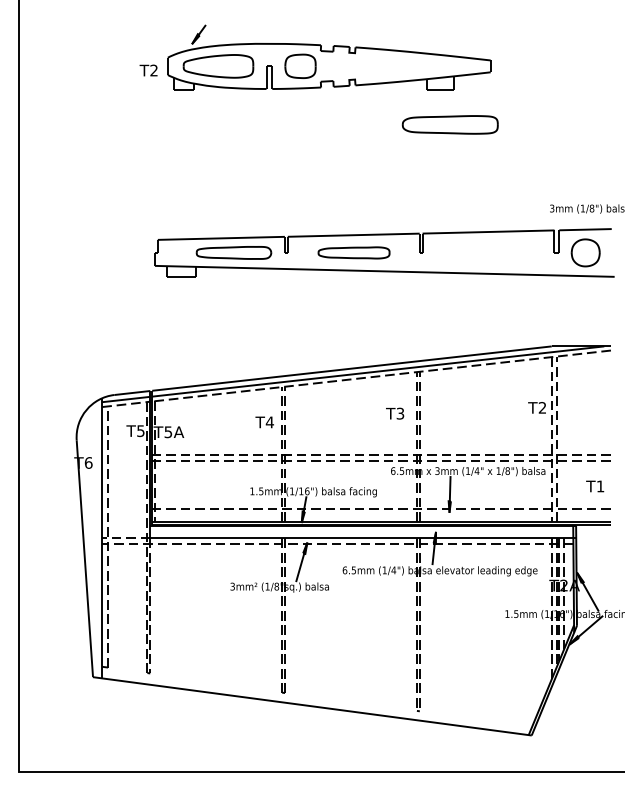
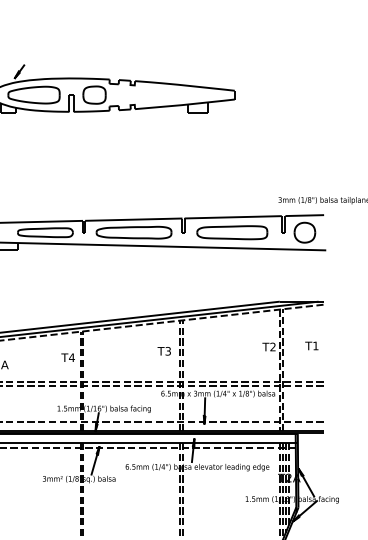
part: (449, 124) -> (231, 232), moved
part: (353, 252) -> (133, 232), size x1.43
text: (595, 486) -> (312, 346), moved

